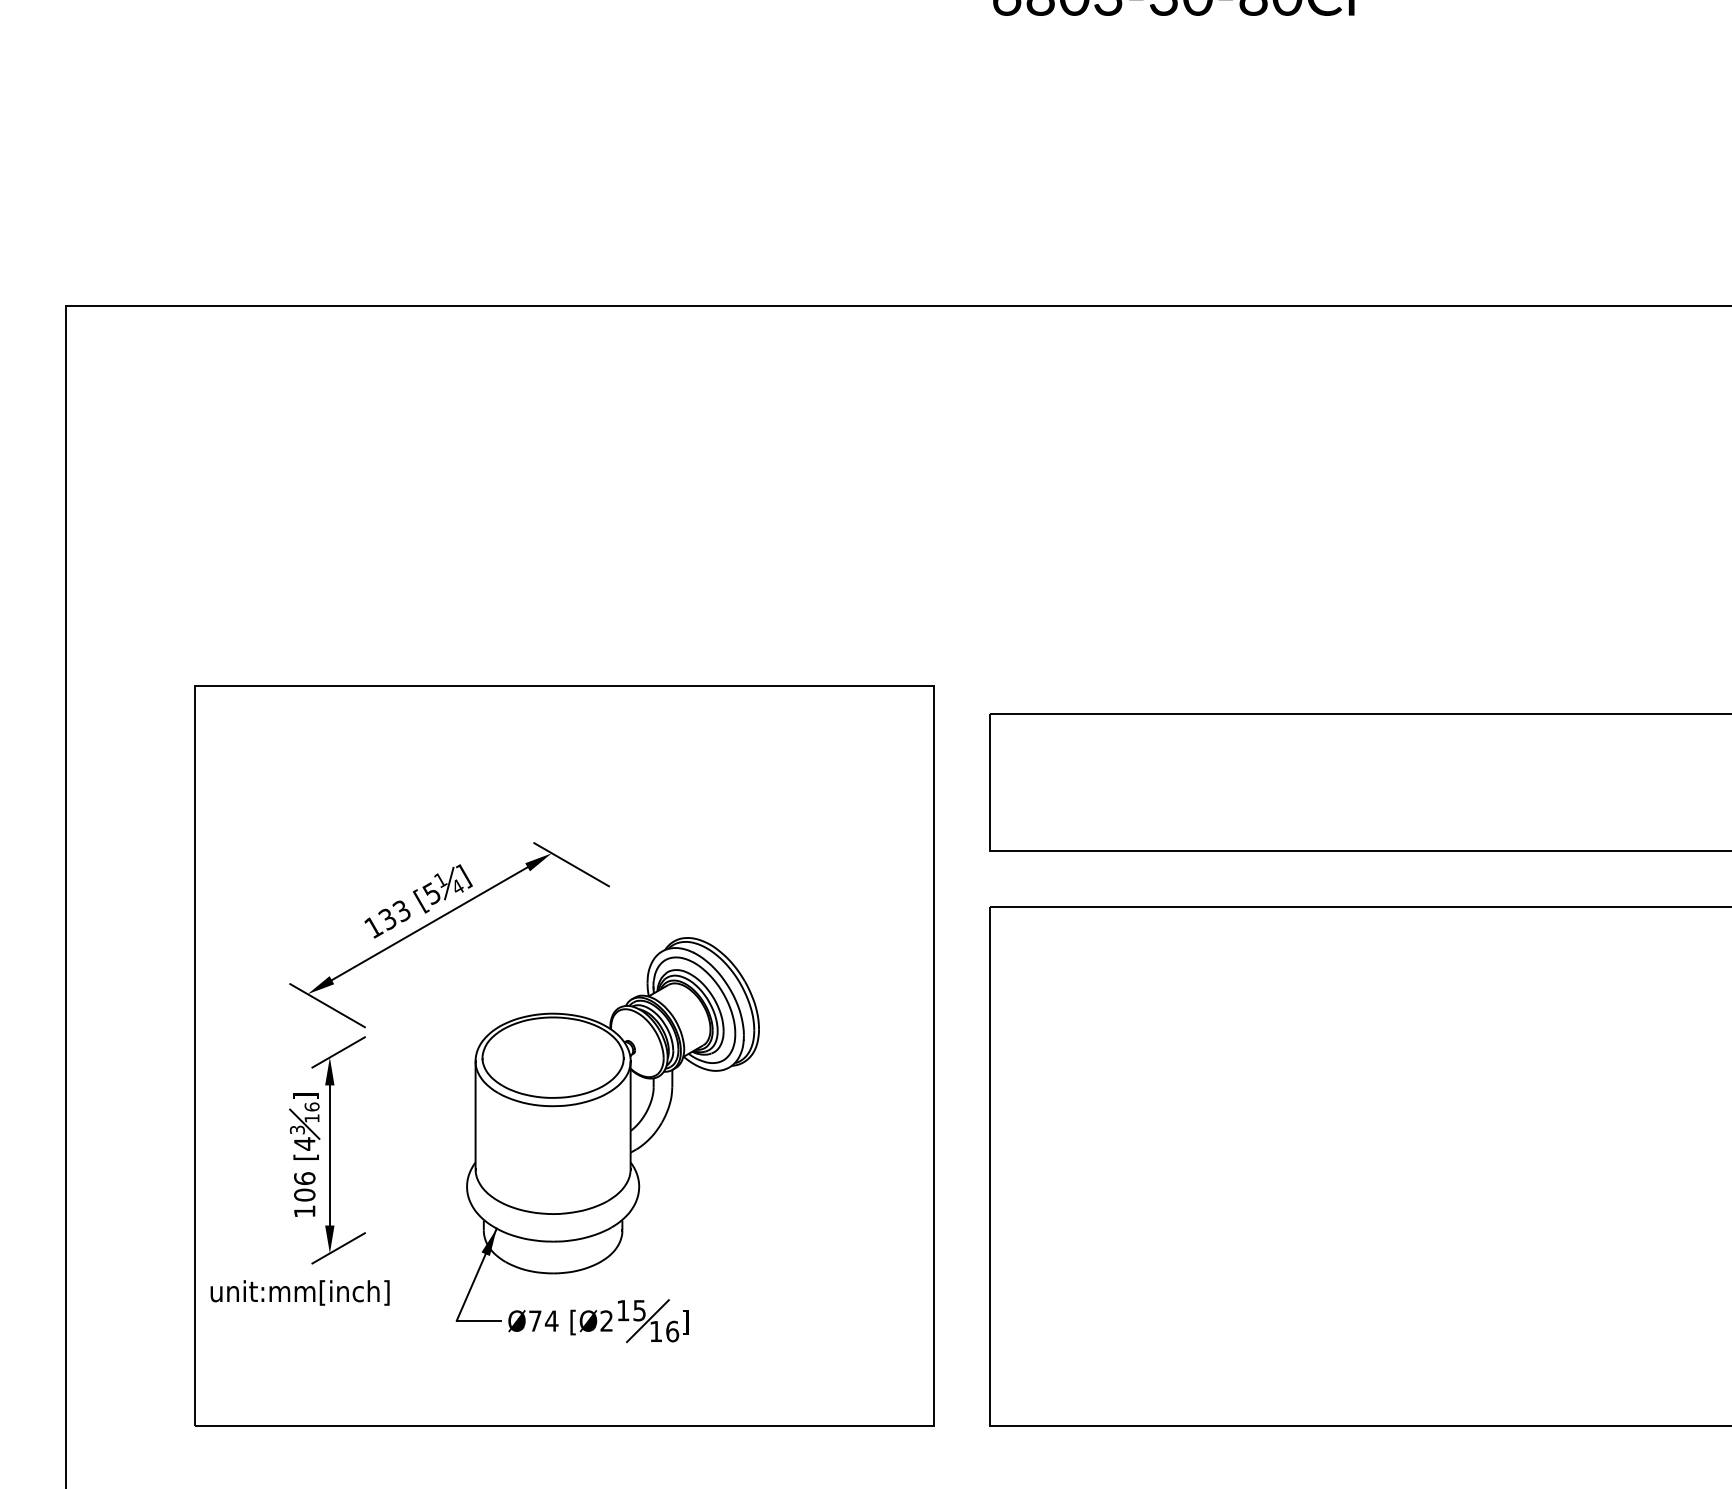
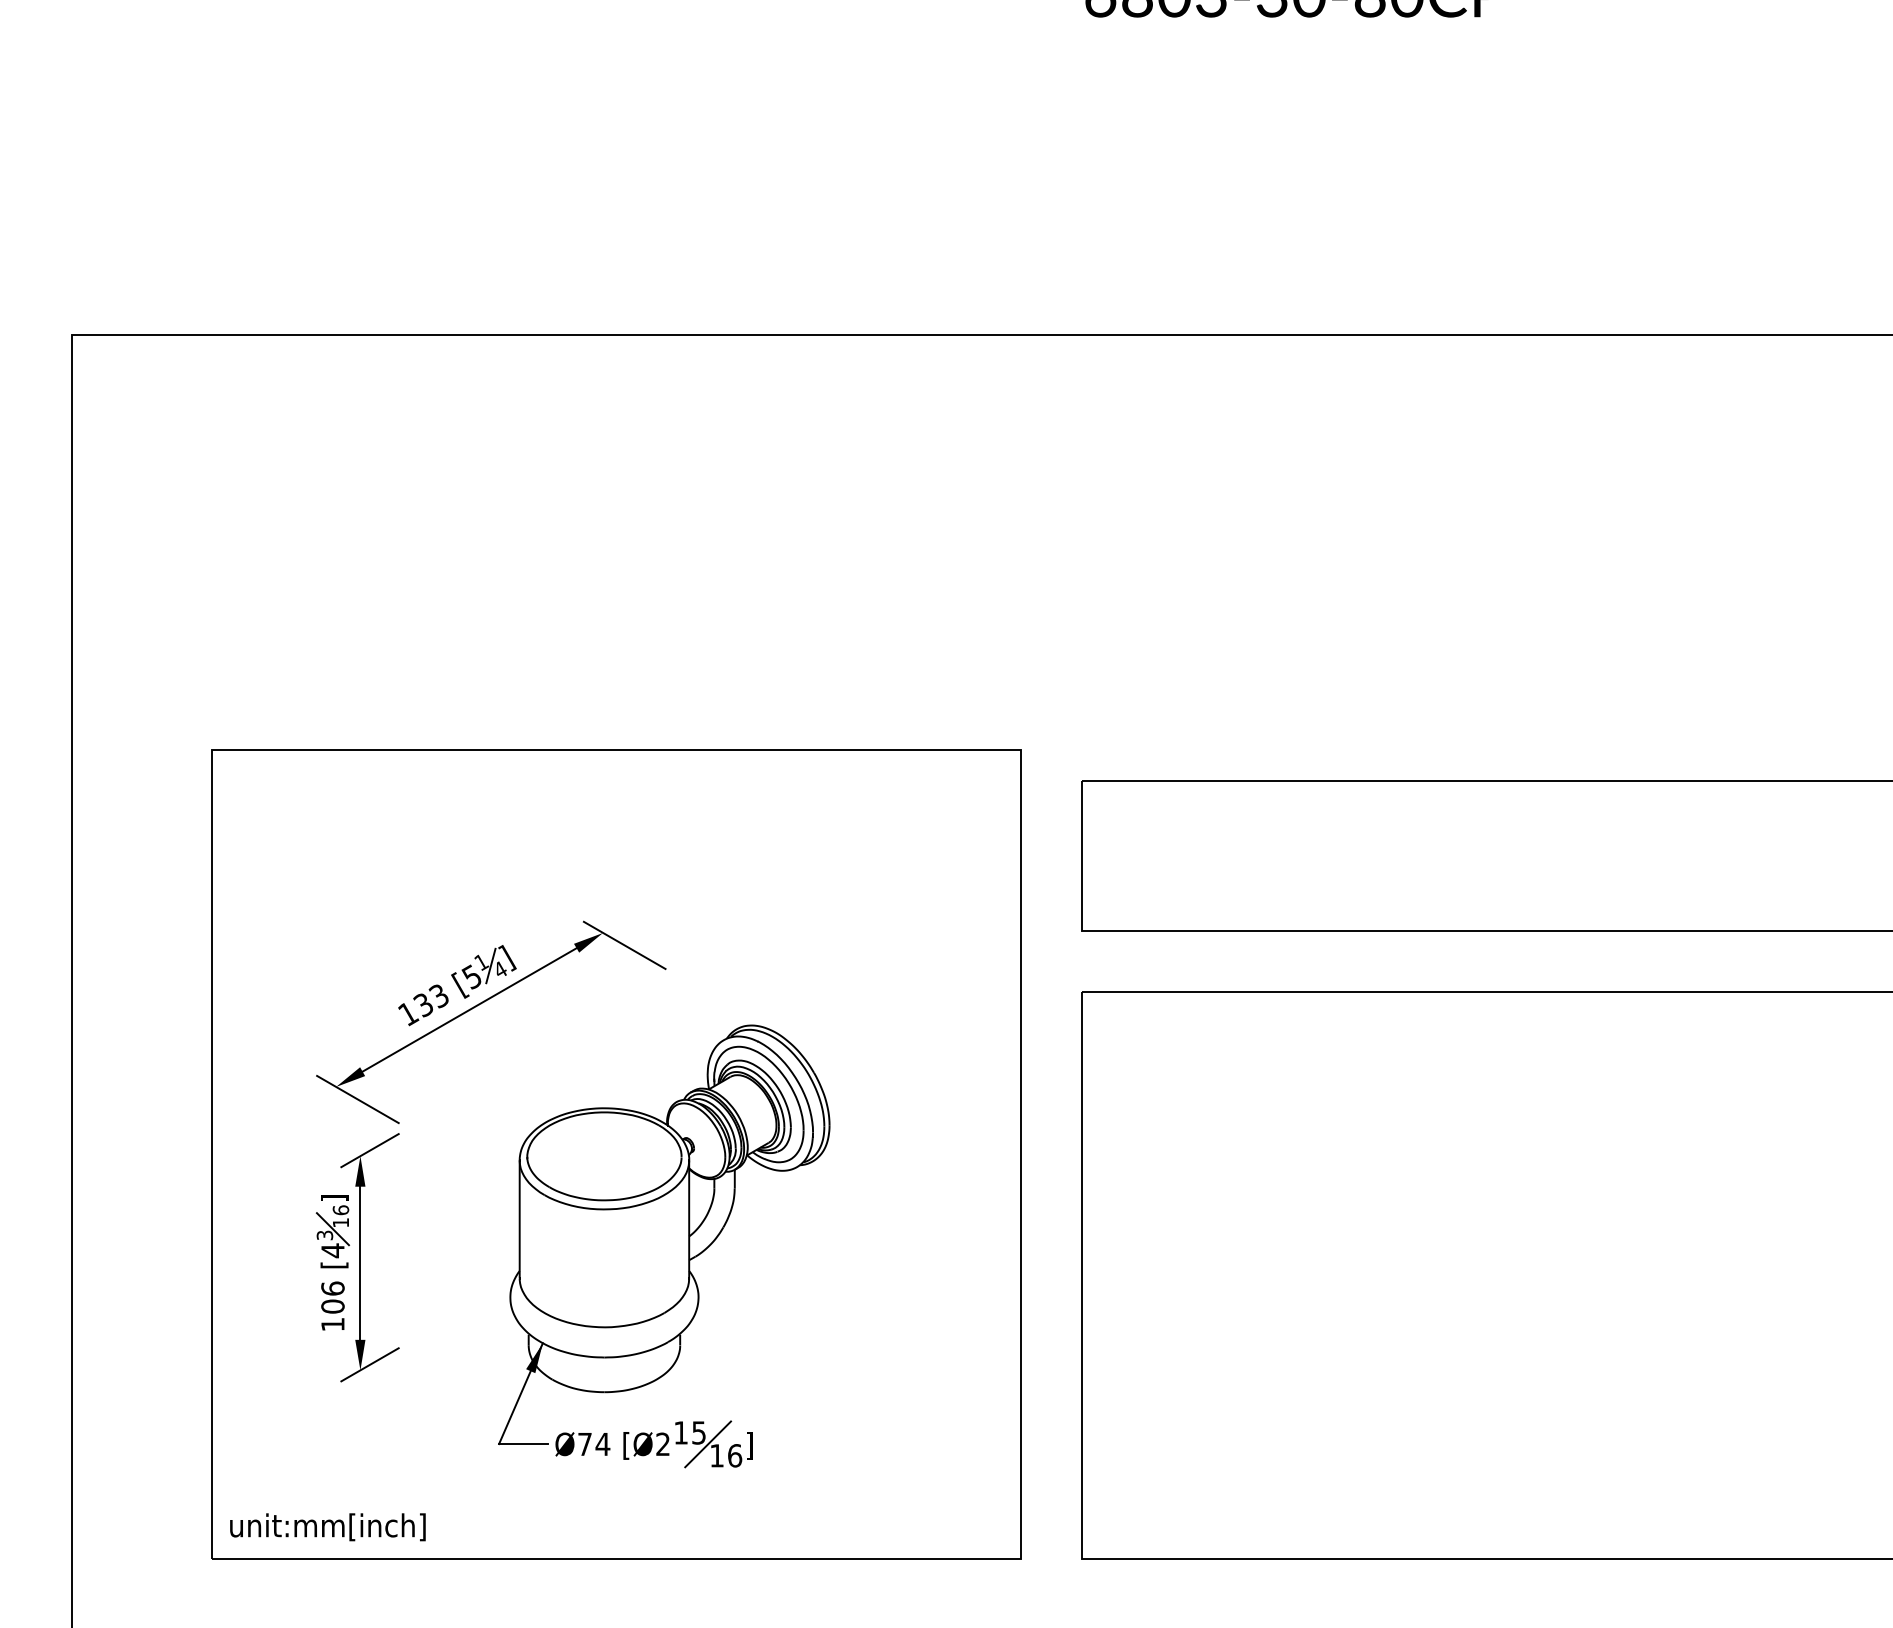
text: (299, 1292) -> (327, 1526), moved

